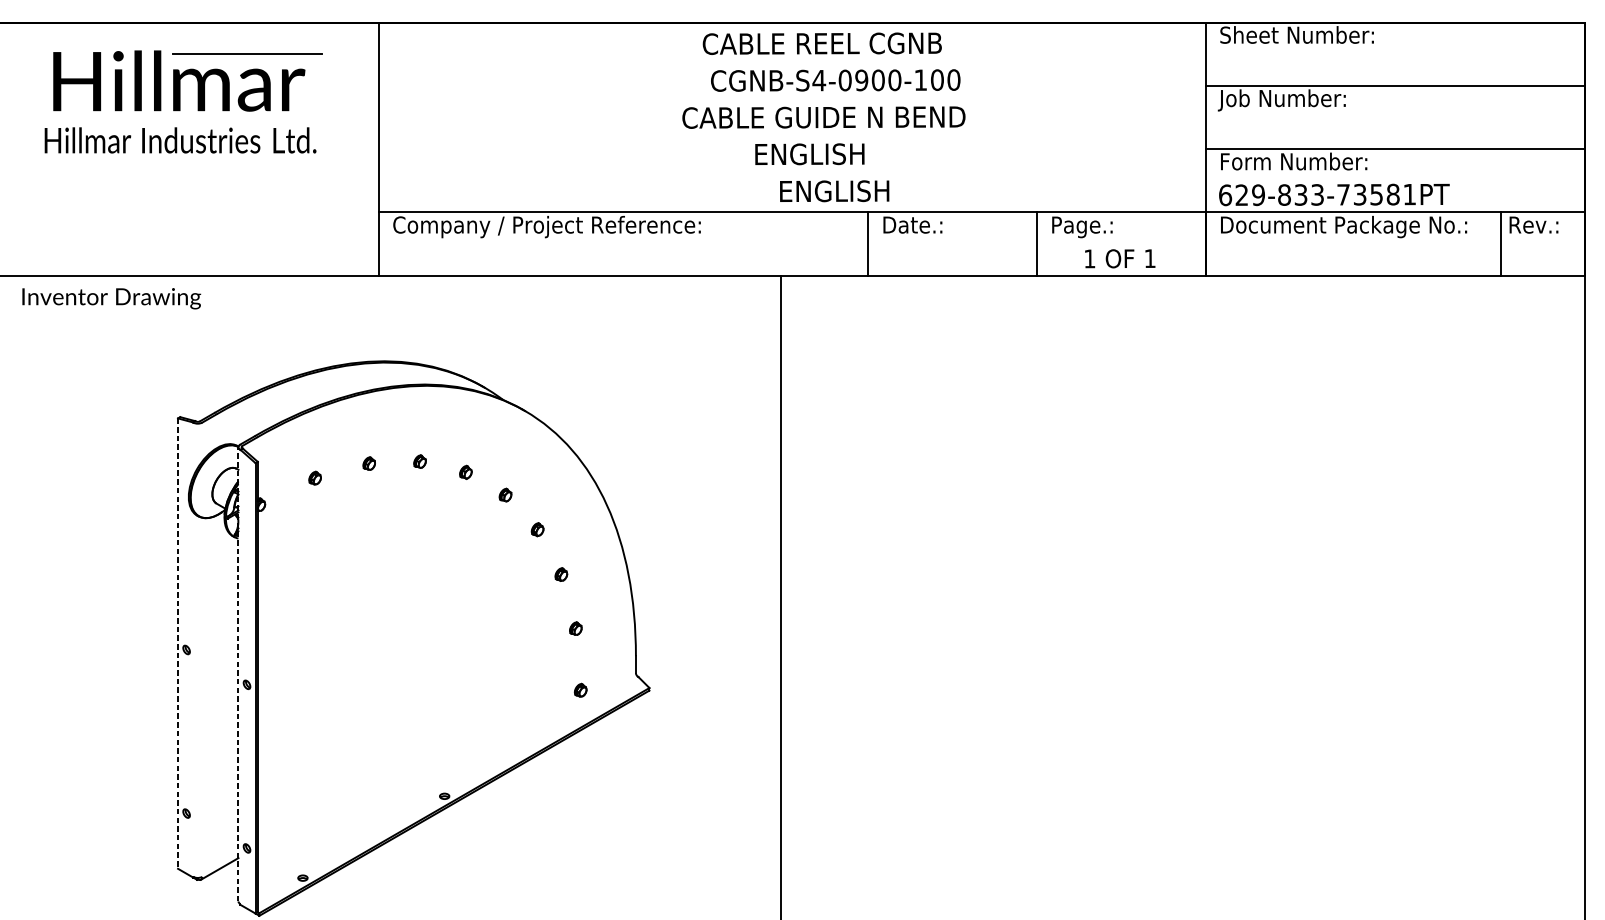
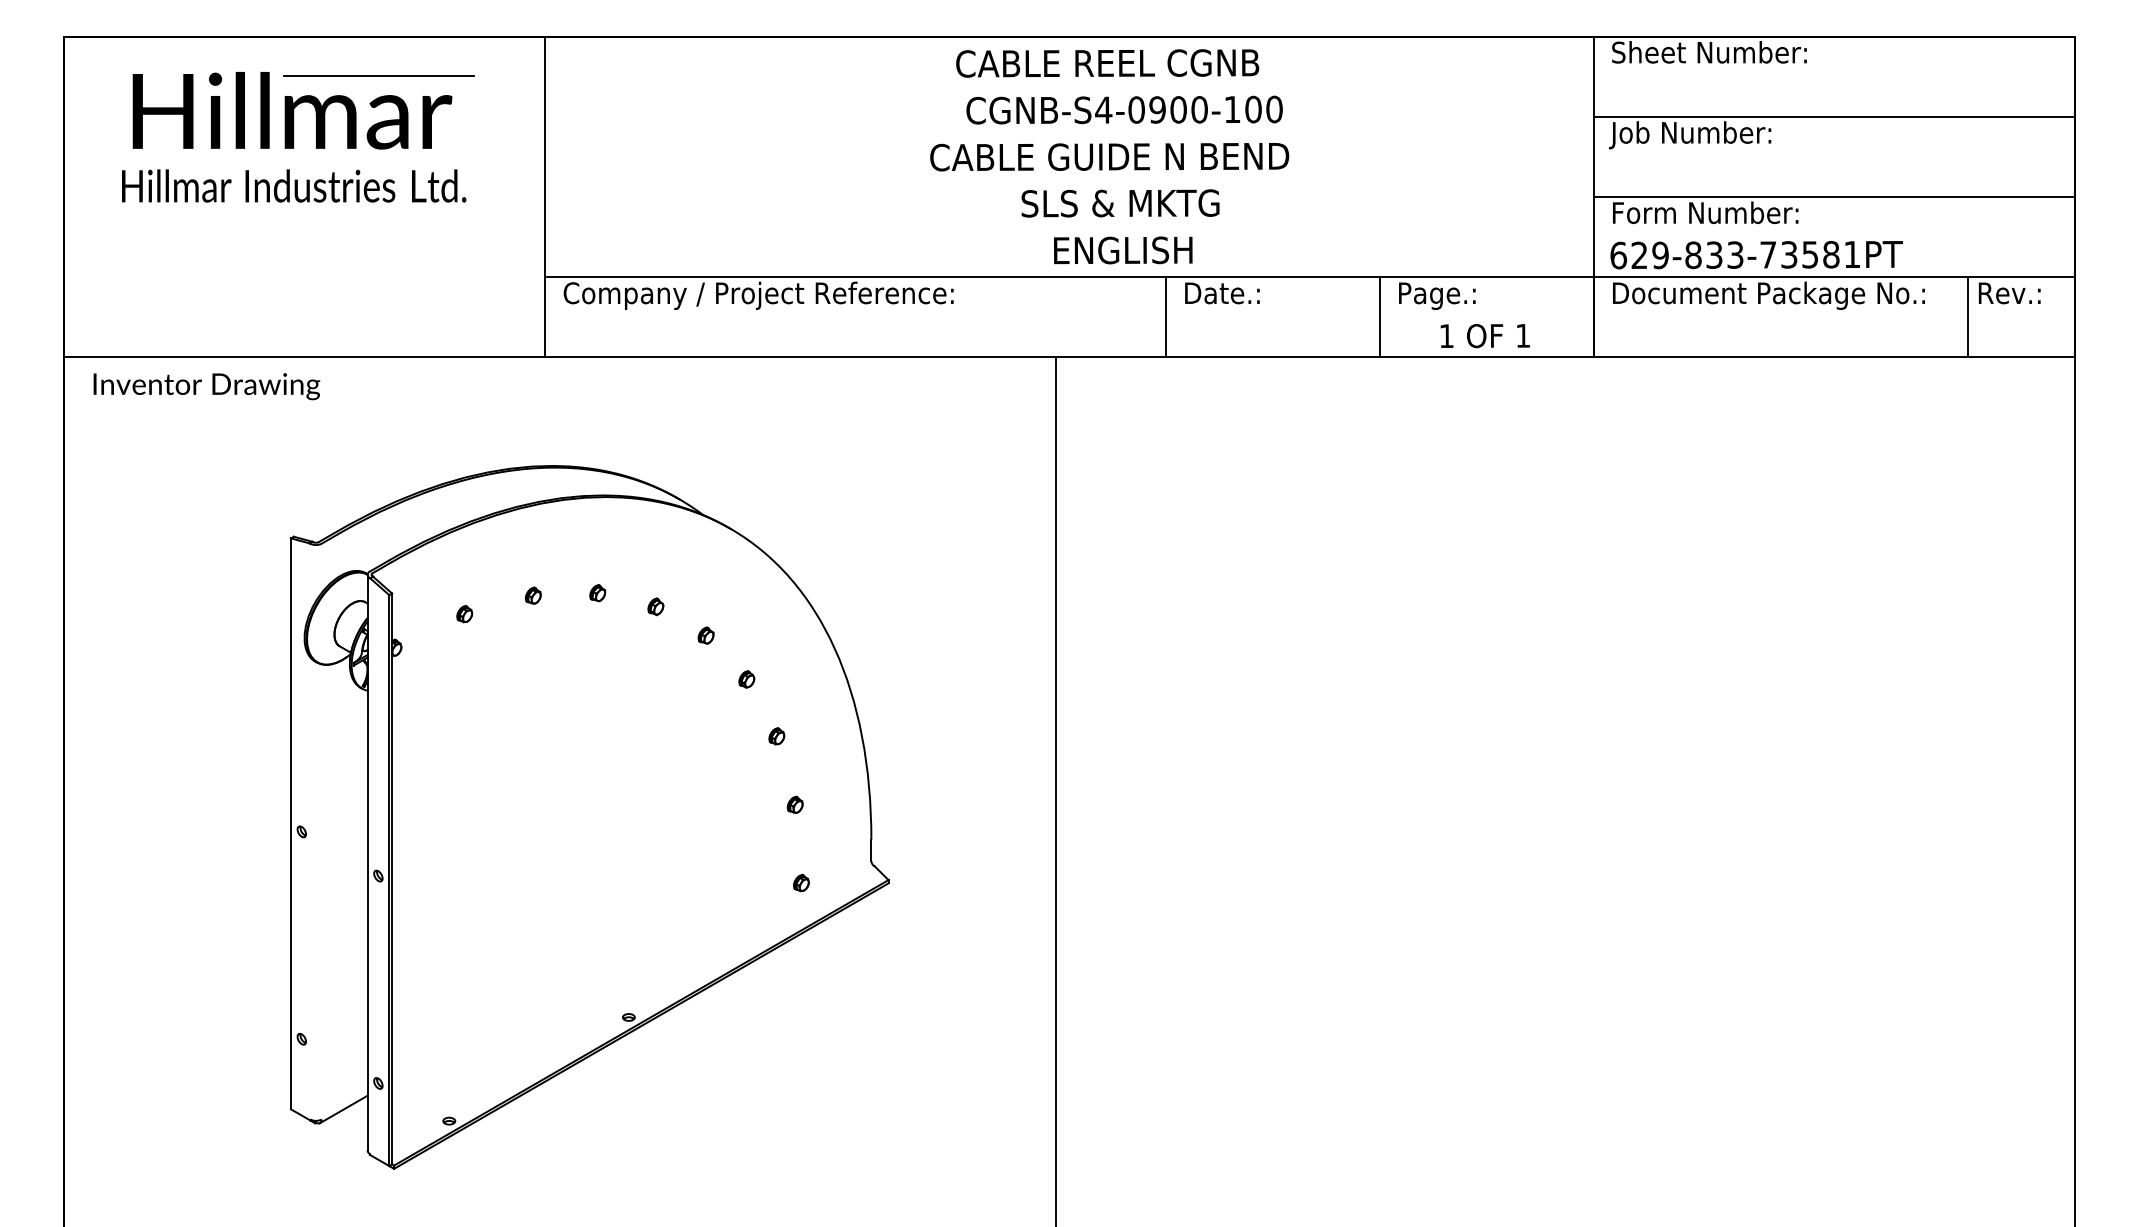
text: (832, 154) -> (1120, 203), ENGLISH -> SLS & MKTG
line: (177, 644) -> (290, 824), dashed -> solid
line: (238, 674) -> (367, 862), dashed -> solid

